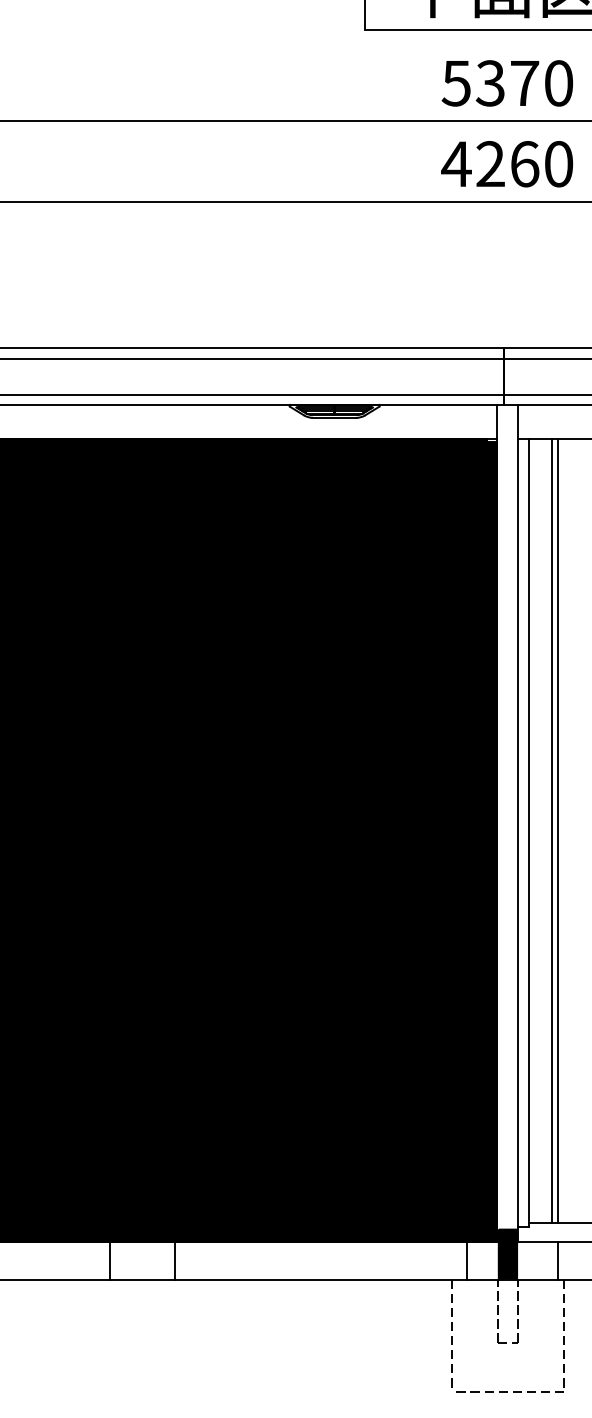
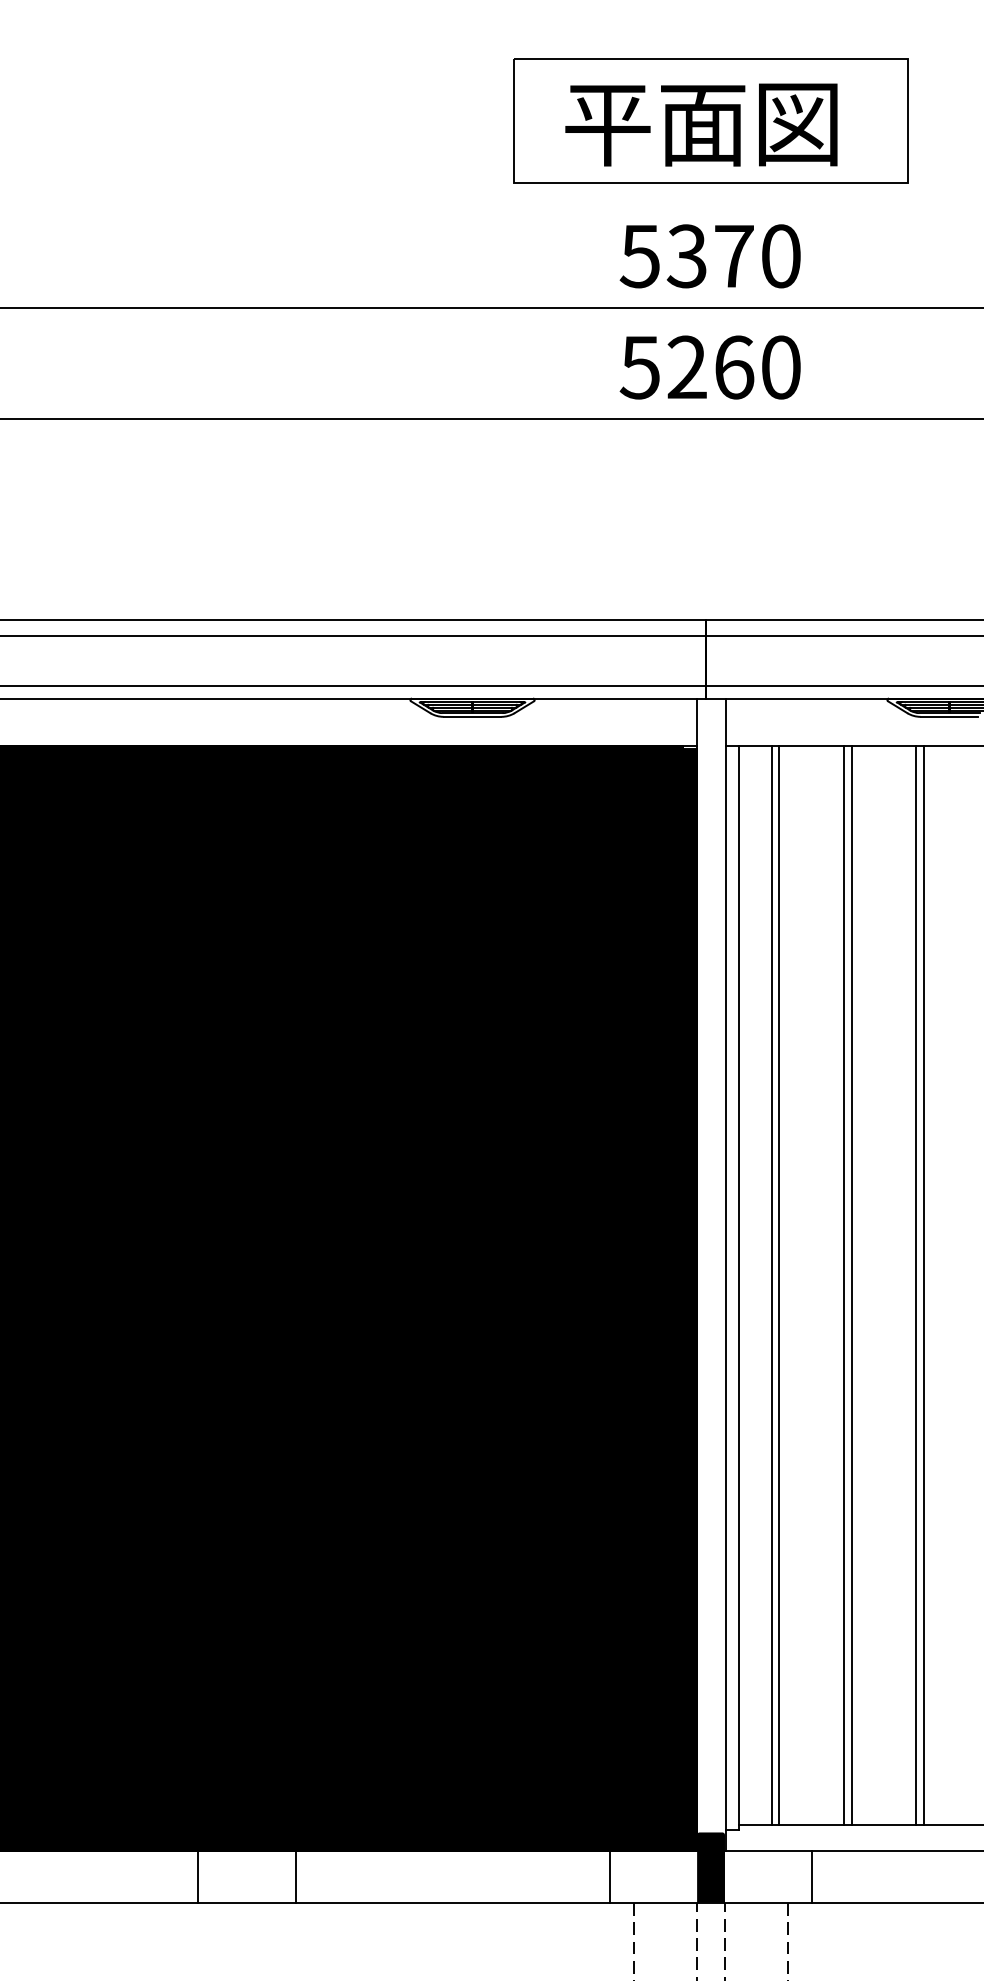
text: (456, 164) -> (640, 367), 4260 -> 5260
line: (110, 1260) -> (197, 1876), moved
line: (174, 1260) -> (295, 1876), moved
line: (466, 1260) -> (610, 1876), moved
line: (557, 1260) -> (811, 1876), moved

